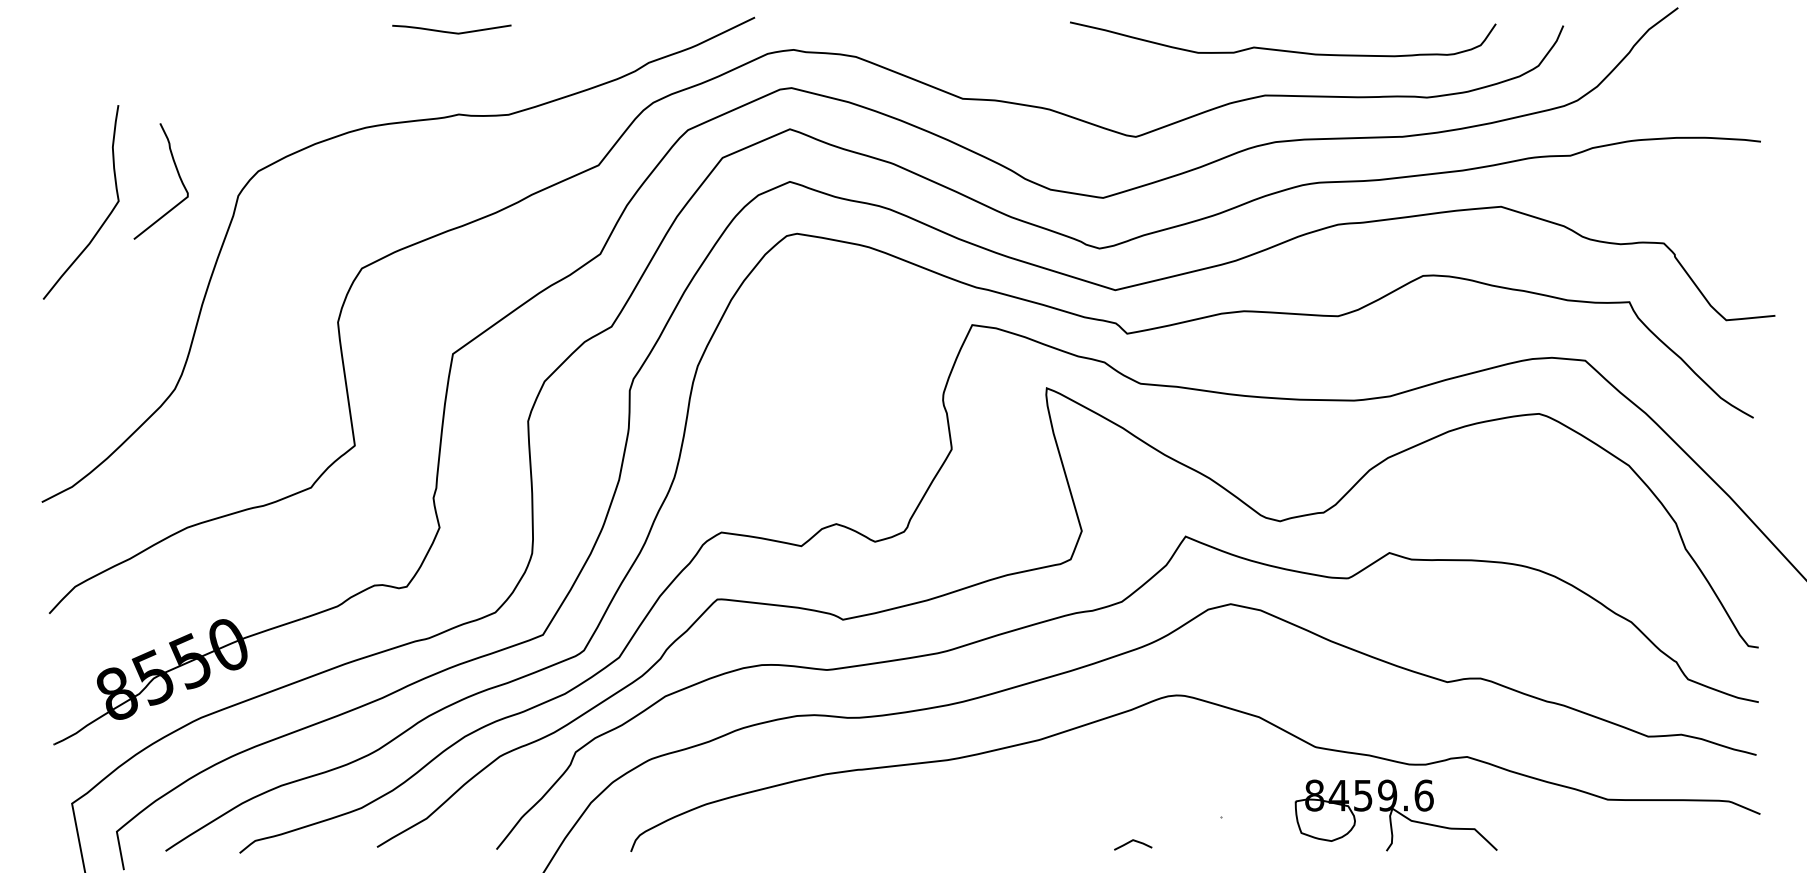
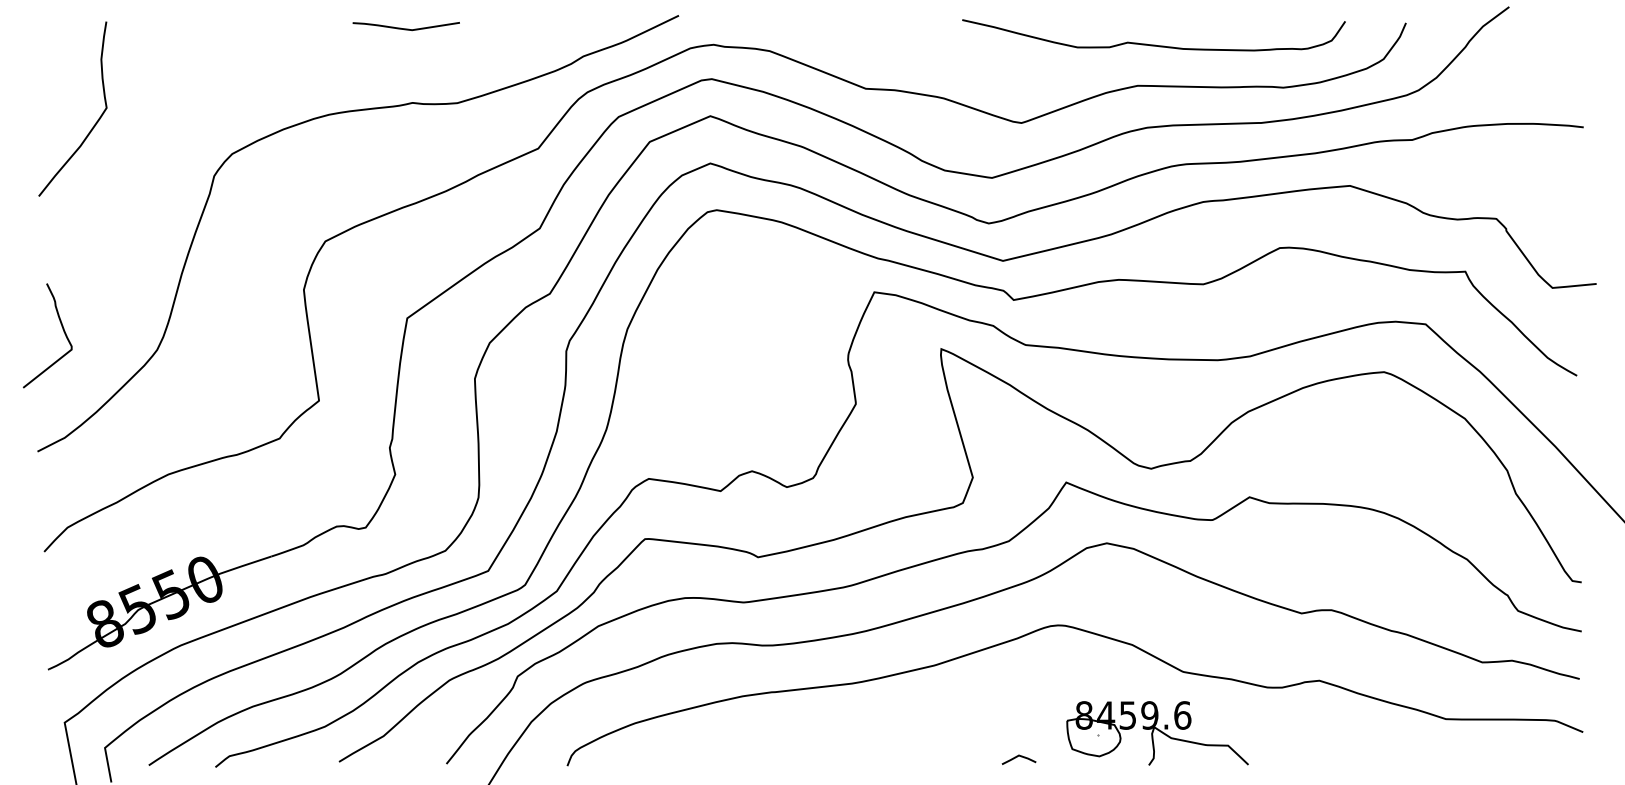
curve: (178, 176) -> (63, 331), moved
curve: (103, 221) -> (92, 126), moved
part: (1395, 815) -> (1156, 733), moved

